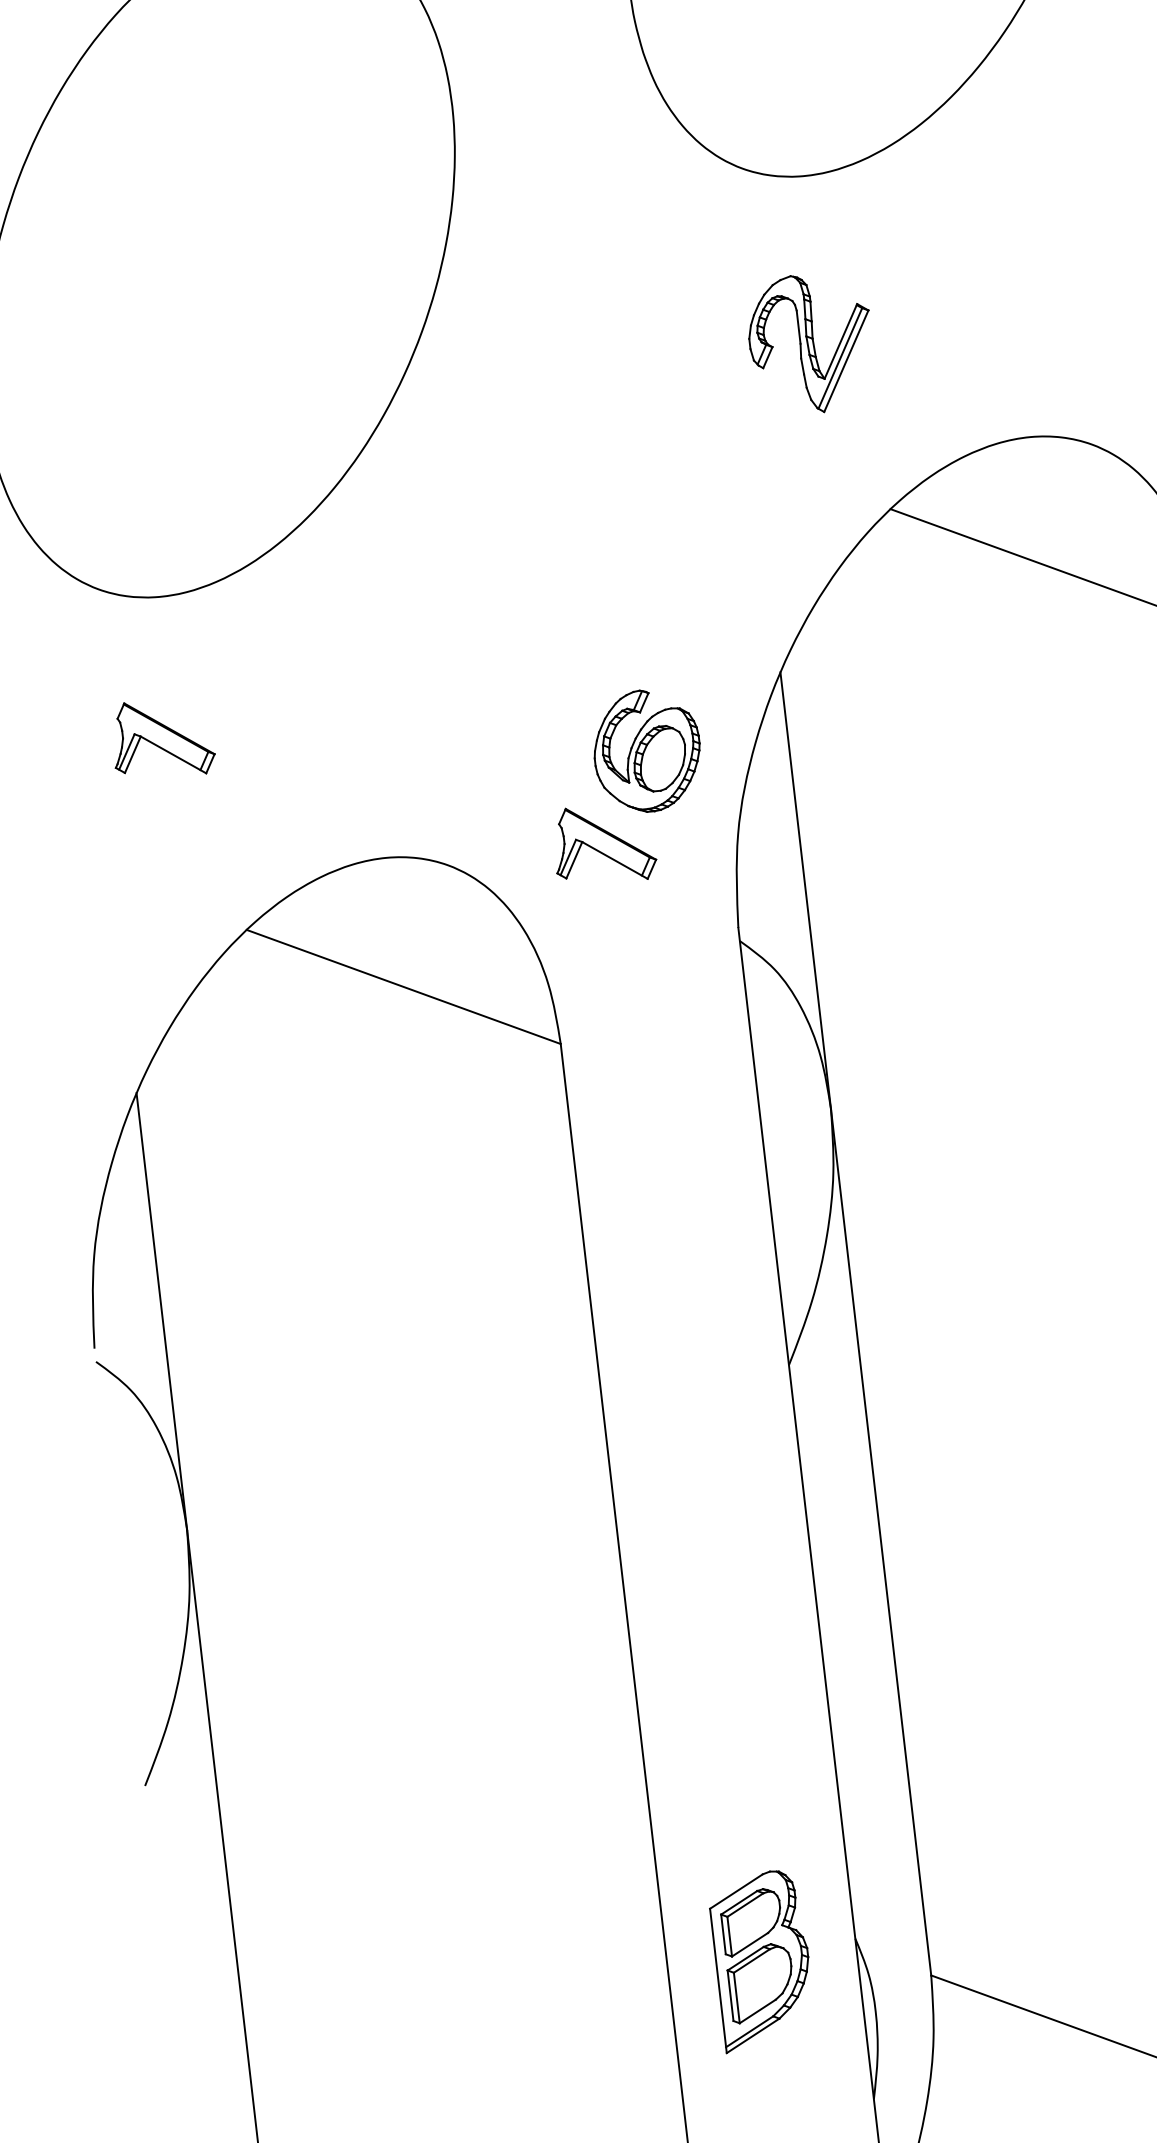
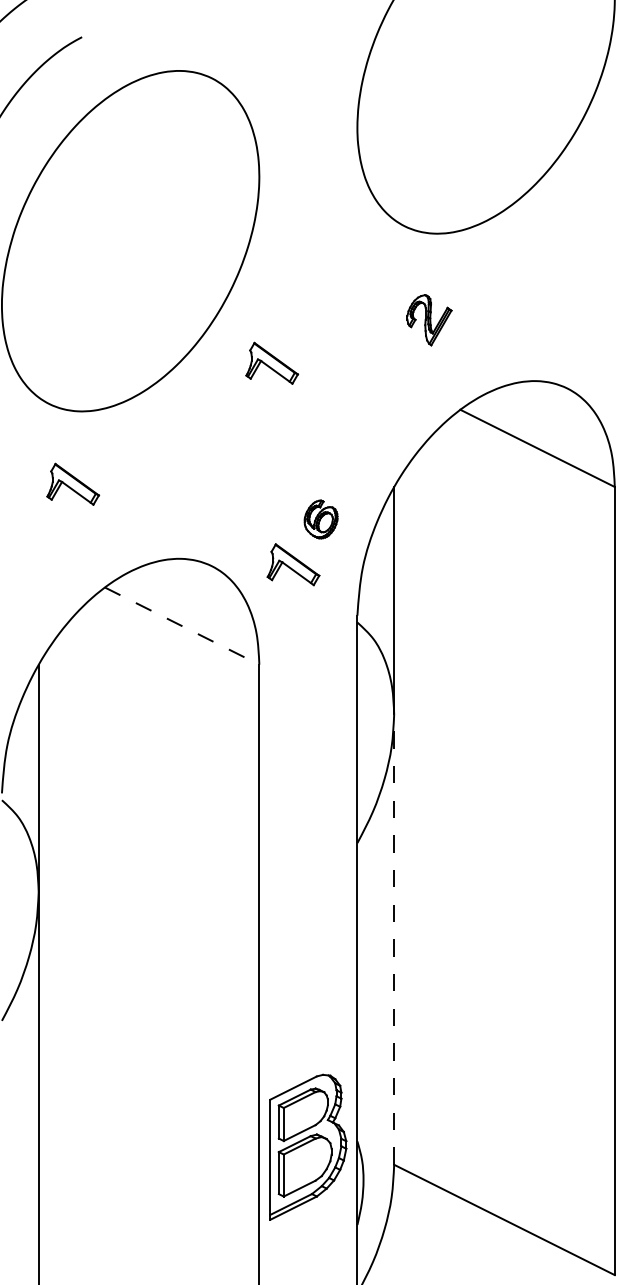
part: (811, 344) -> (429, 320), size x0.7
part: (518, 460) -> (272, 362), added
part: (646, 751) -> (320, 519), size x0.6
line: (404, 987) -> (182, 626), solid -> dashed
line: (881, 1542) -> (394, 939), solid -> dashed
part: (762, 1959) -> (308, 1146), size x1.6

